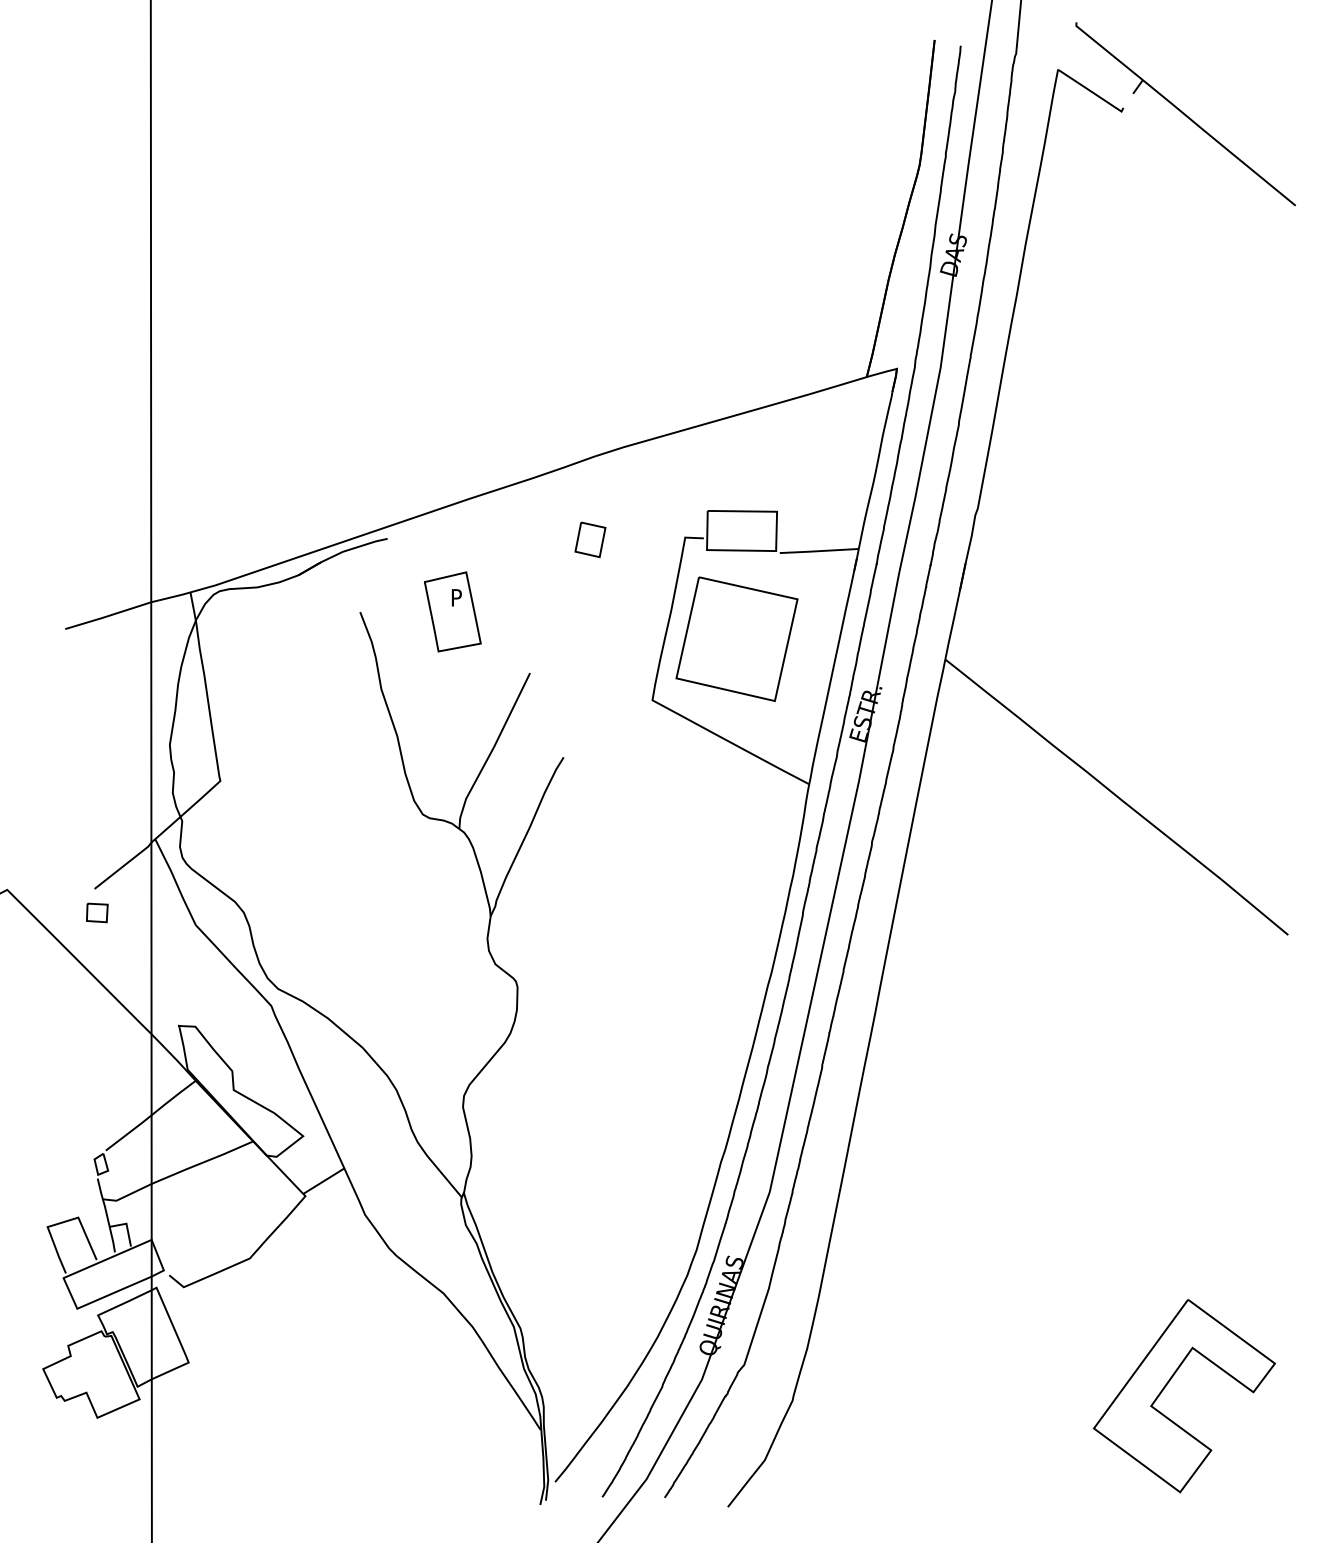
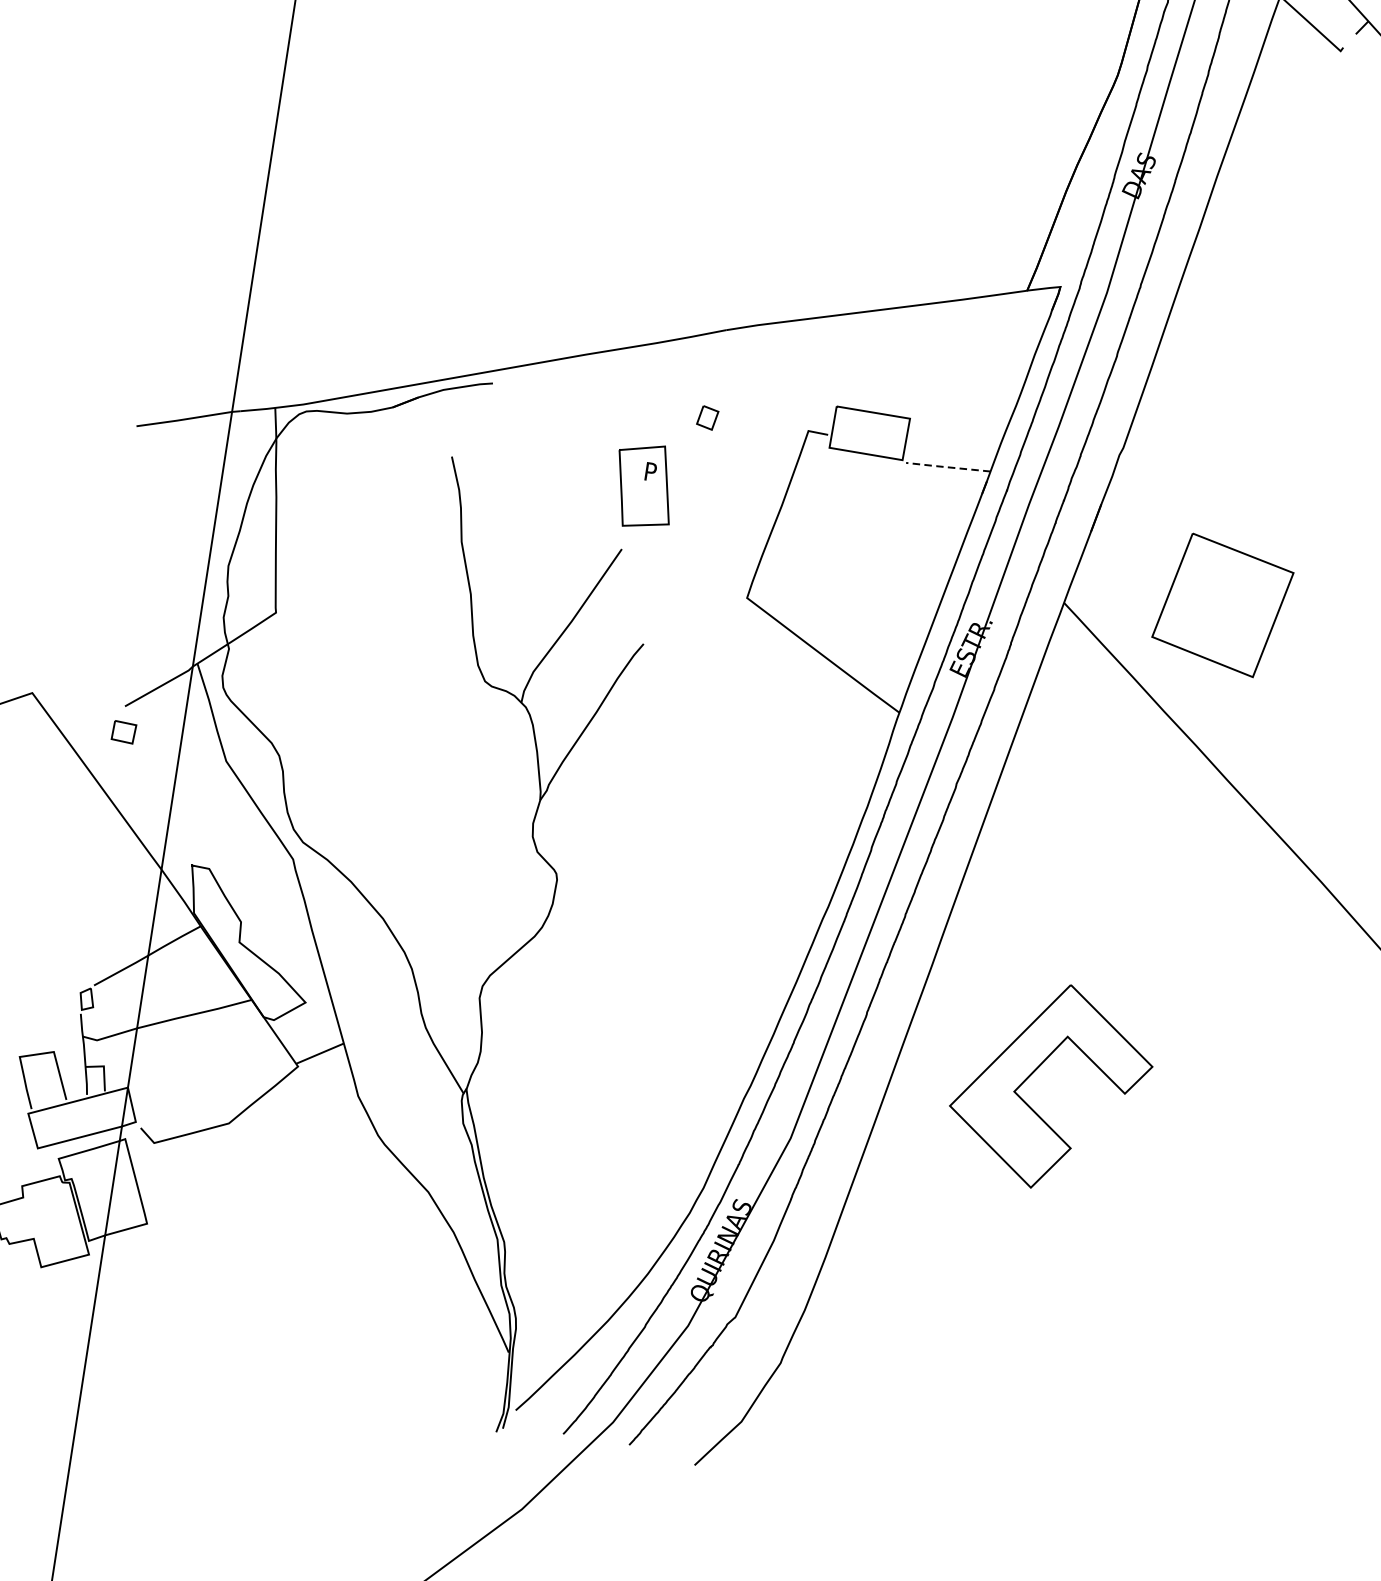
part: (590, 539) -> (707, 417), size x0.6
line: (818, 551) -> (947, 467), solid -> dashed
part: (452, 611) -> (644, 485), moved
part: (736, 638) -> (1222, 604), moved
part: (1167, 1385) -> (1034, 1072), moved

